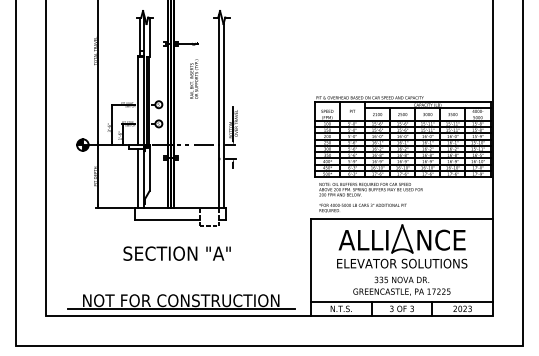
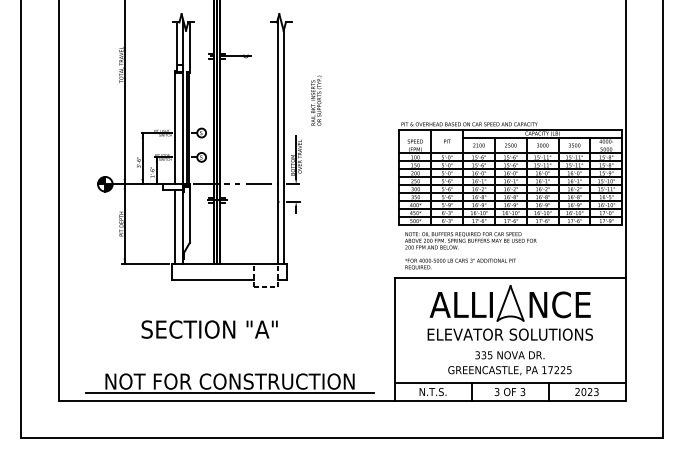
text: (194, 78) -> (316, 99), moved
text: (176, 253) -> (208, 329), moved

